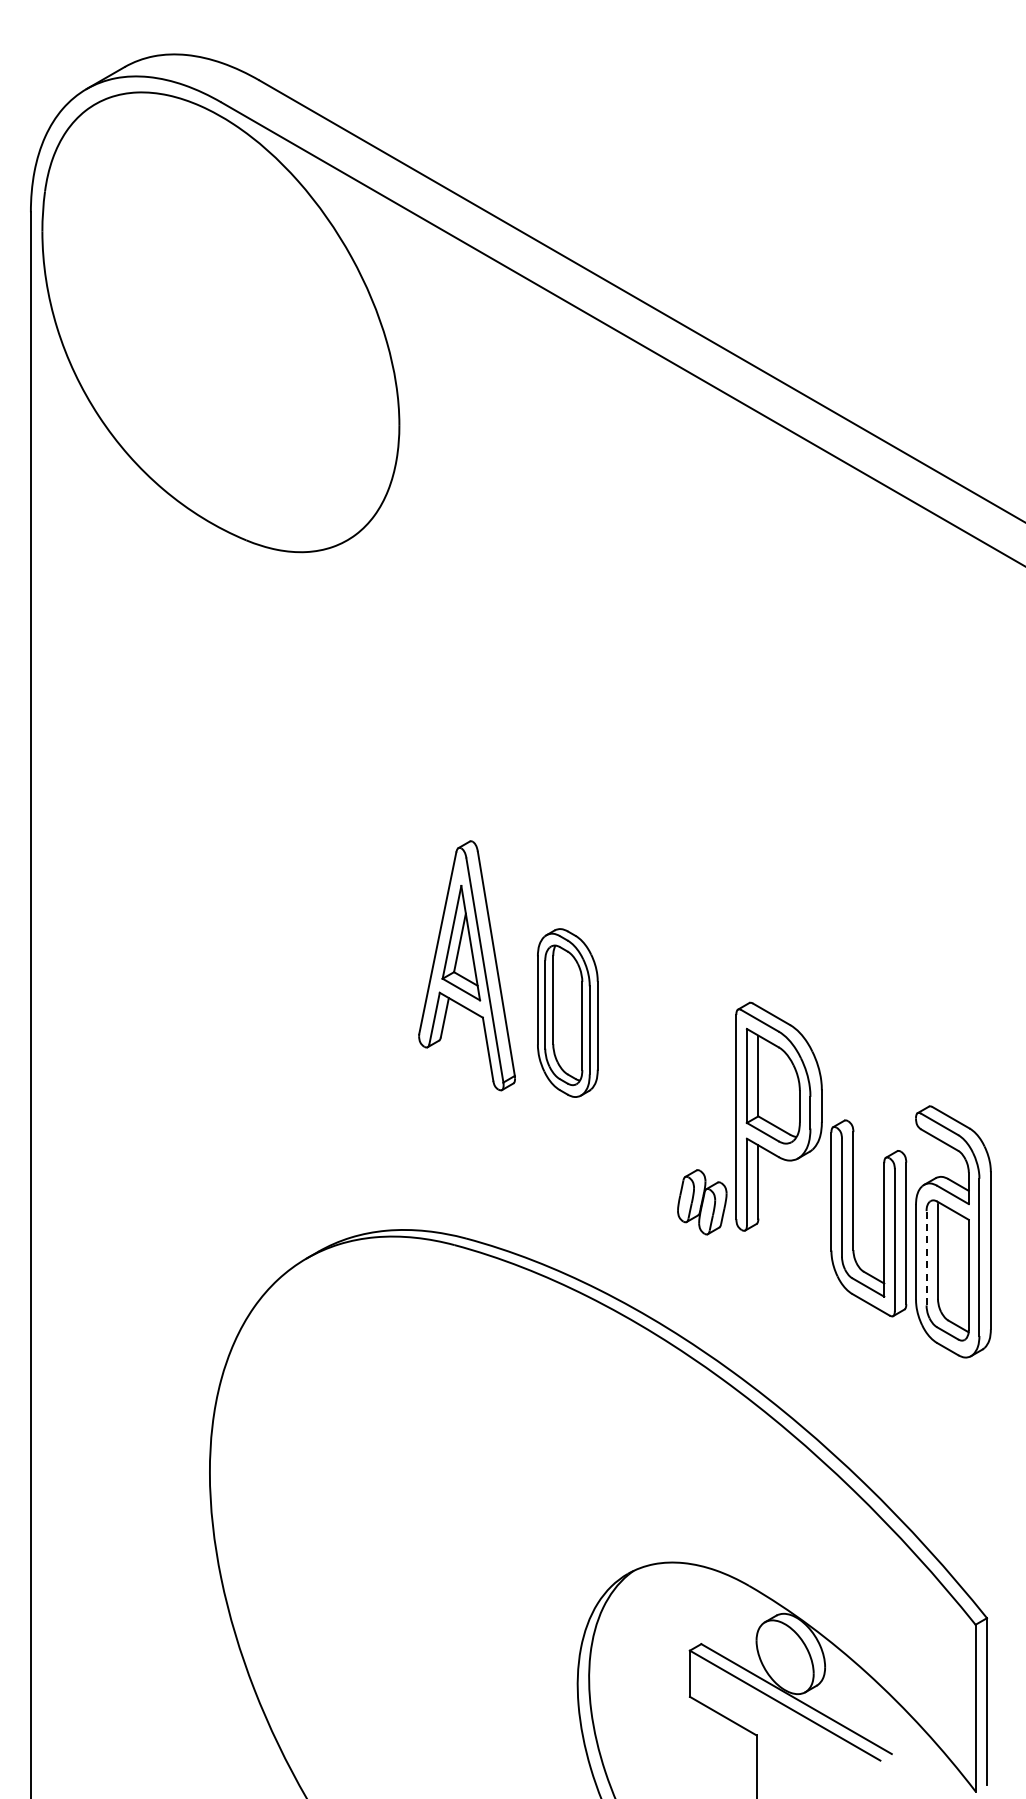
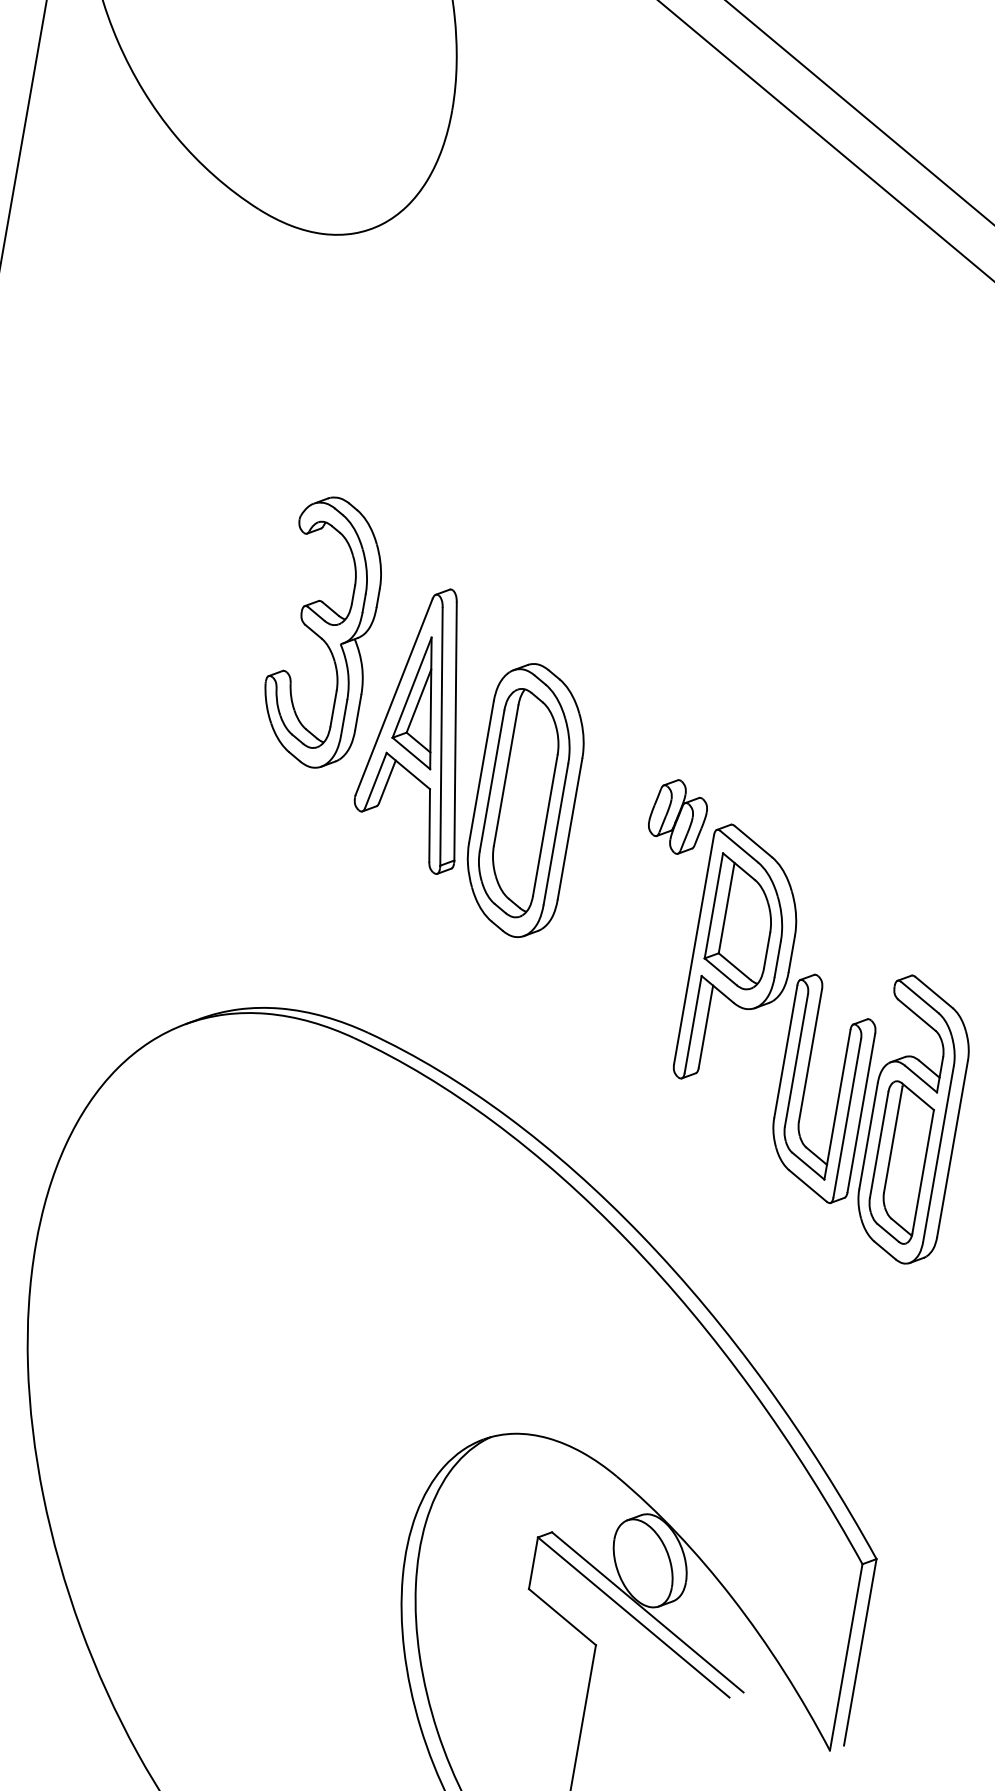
part: (366, 897) -> (323, 632), added
part: (567, 1012) -> (525, 799), size x1.43
part: (702, 1202) -> (678, 817), moved
line: (926, 1257) -> (879, 1143), dashed -> solid

